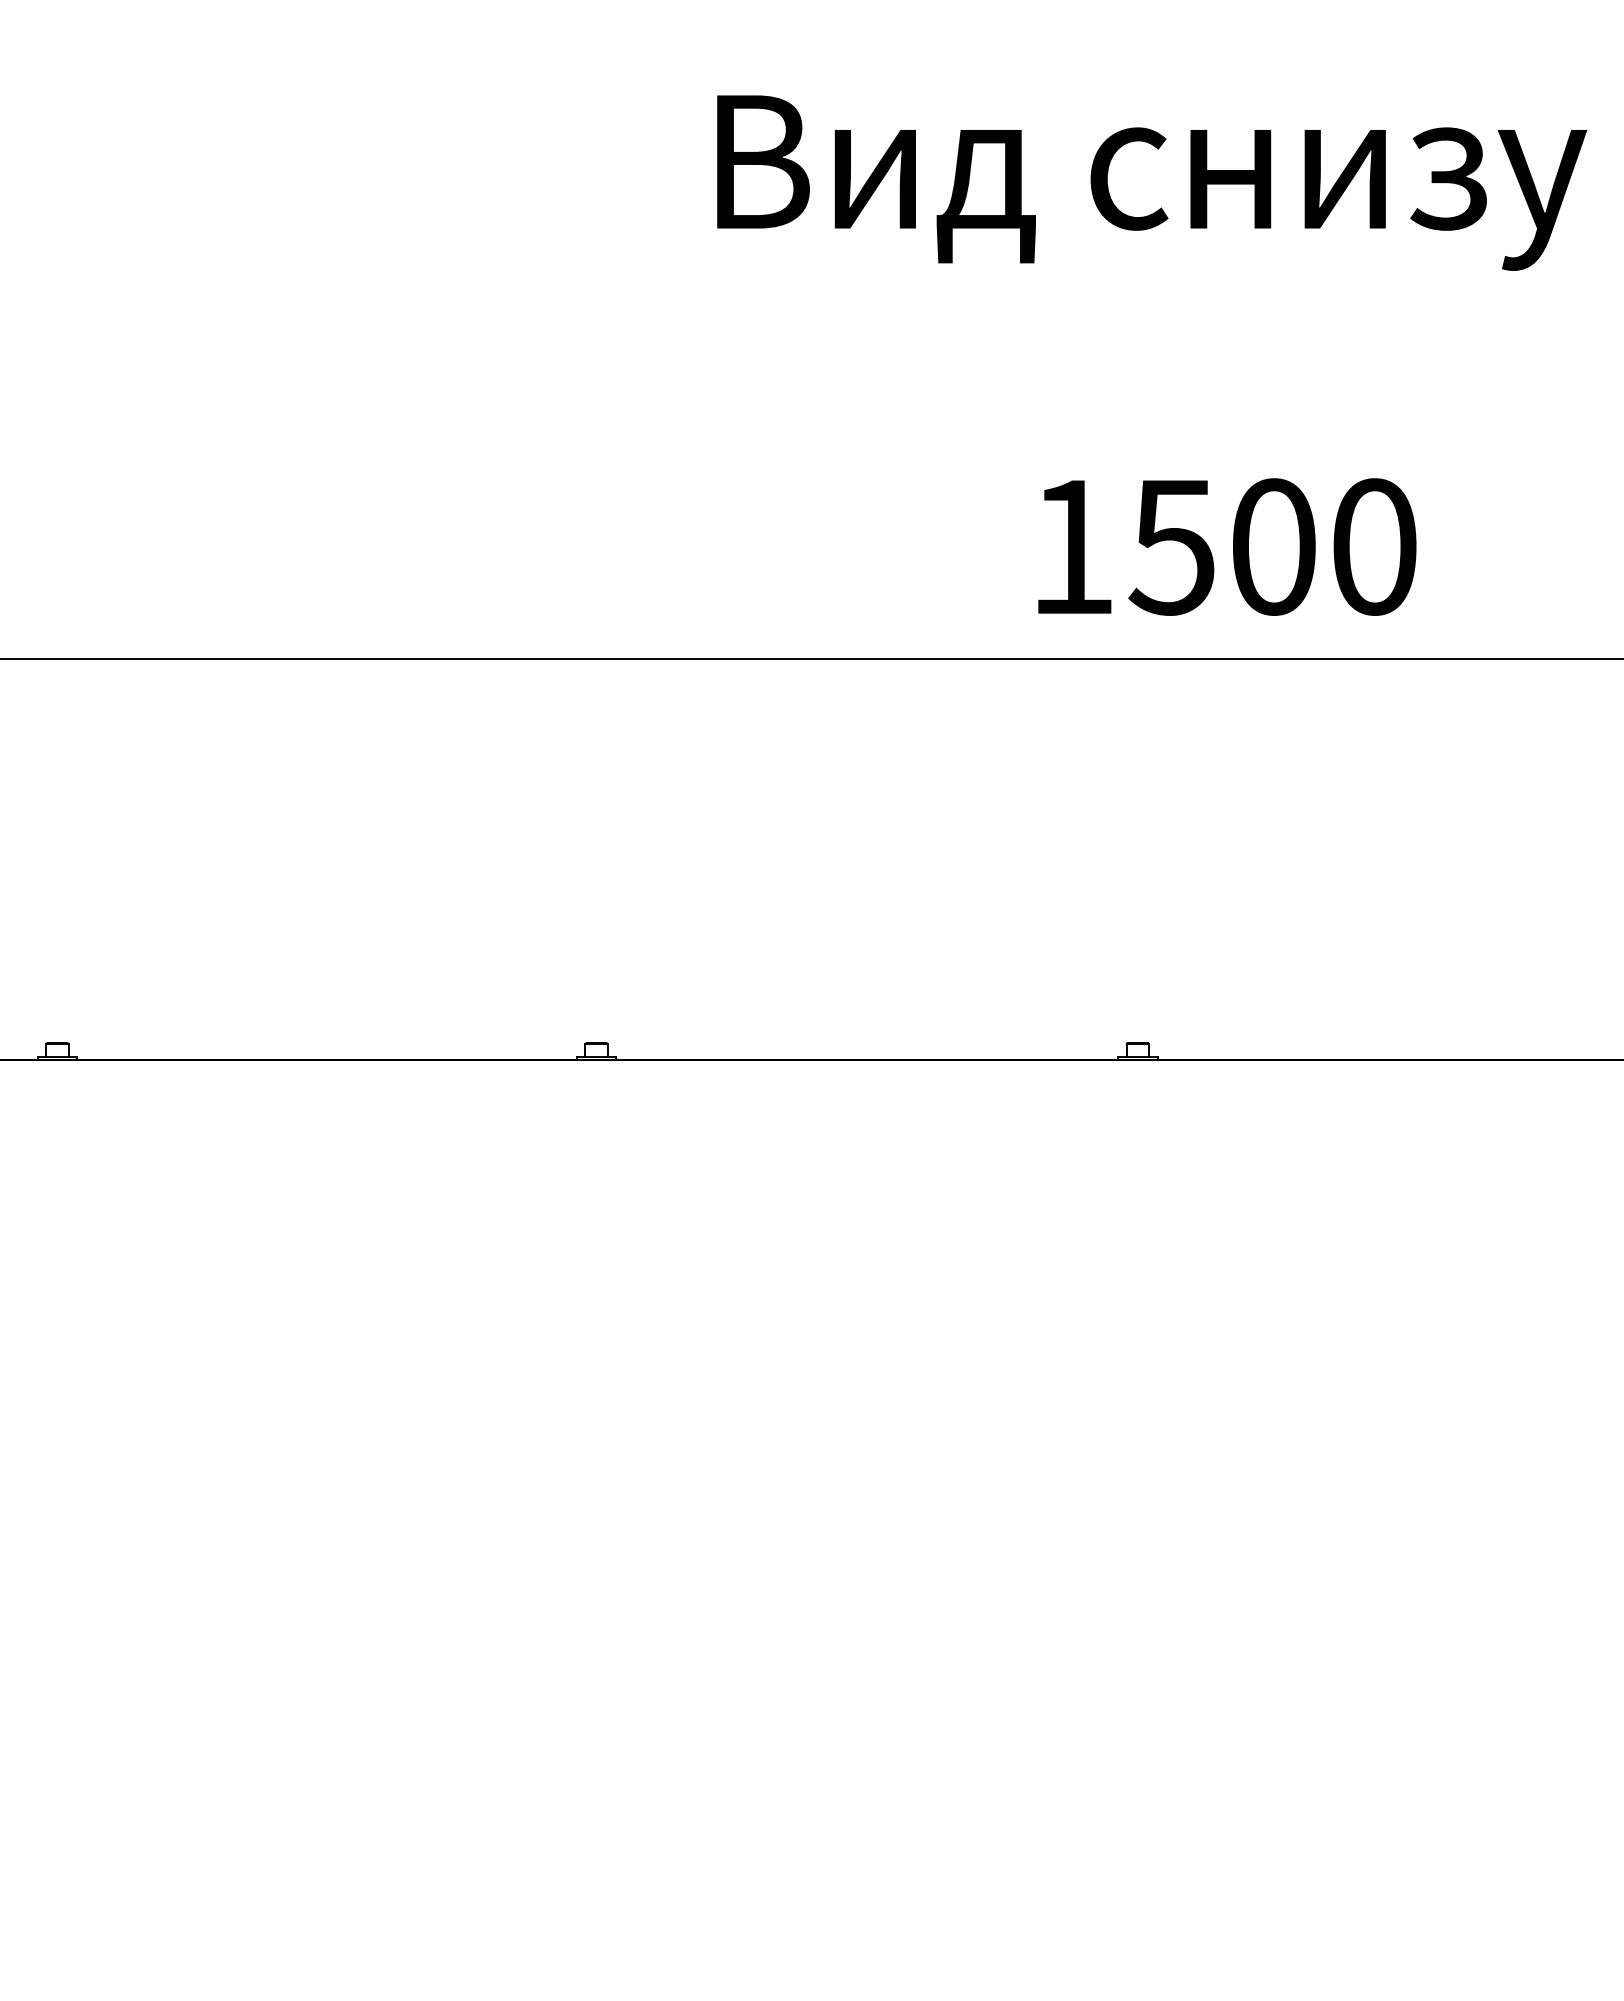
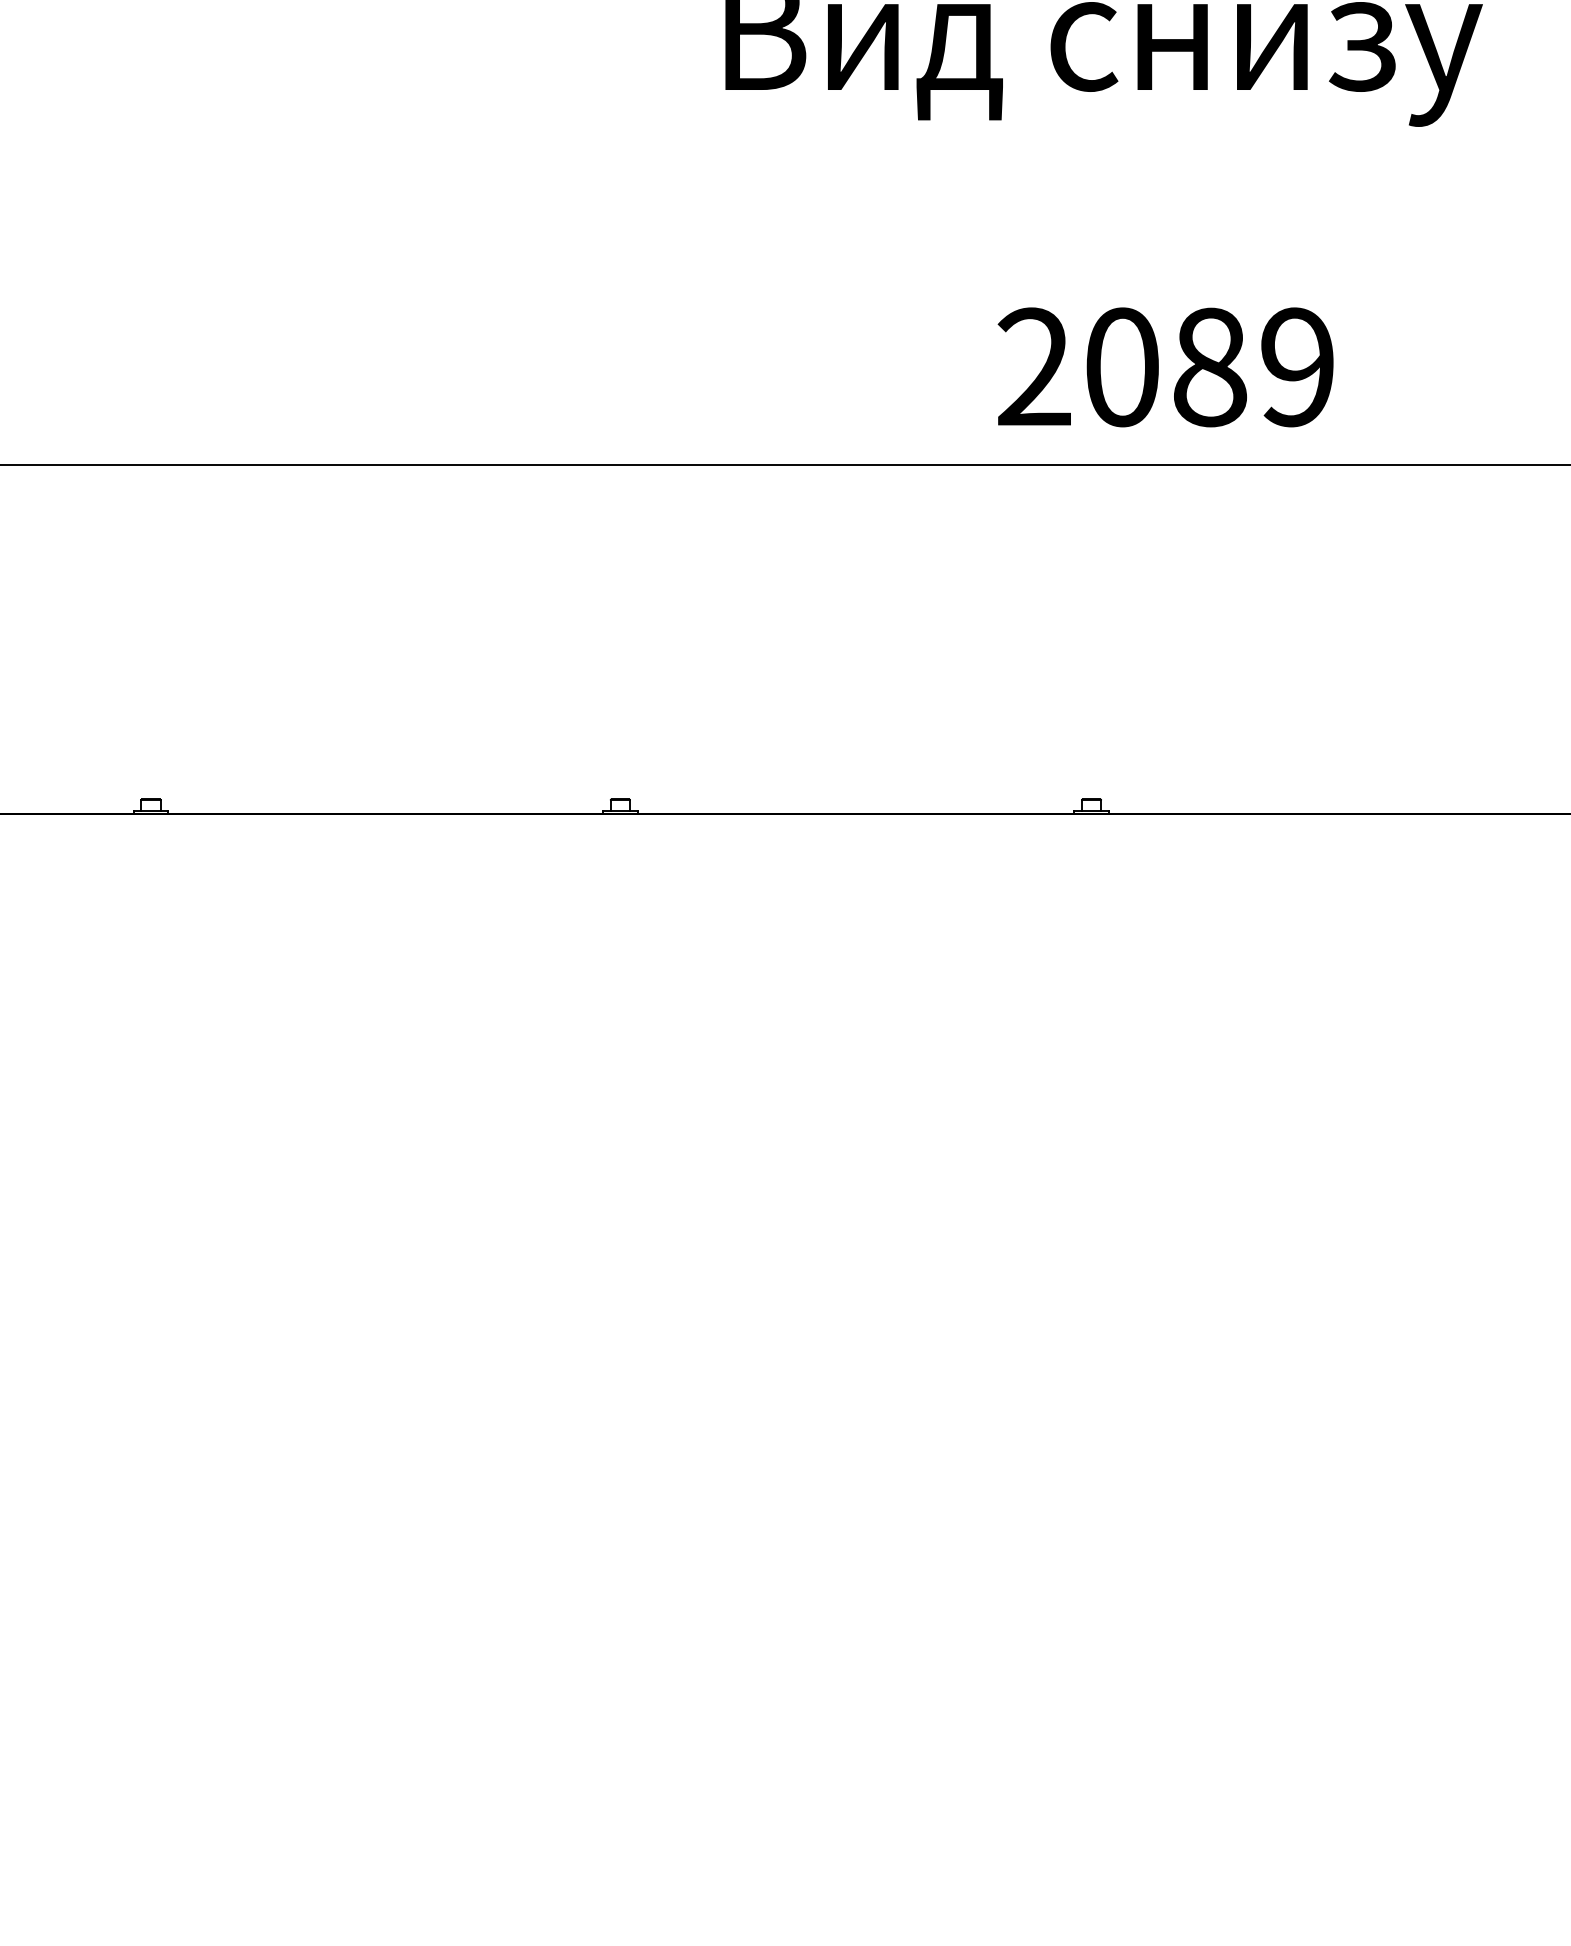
text: (1222, 547) -> (1165, 367), 1500 -> 2089

